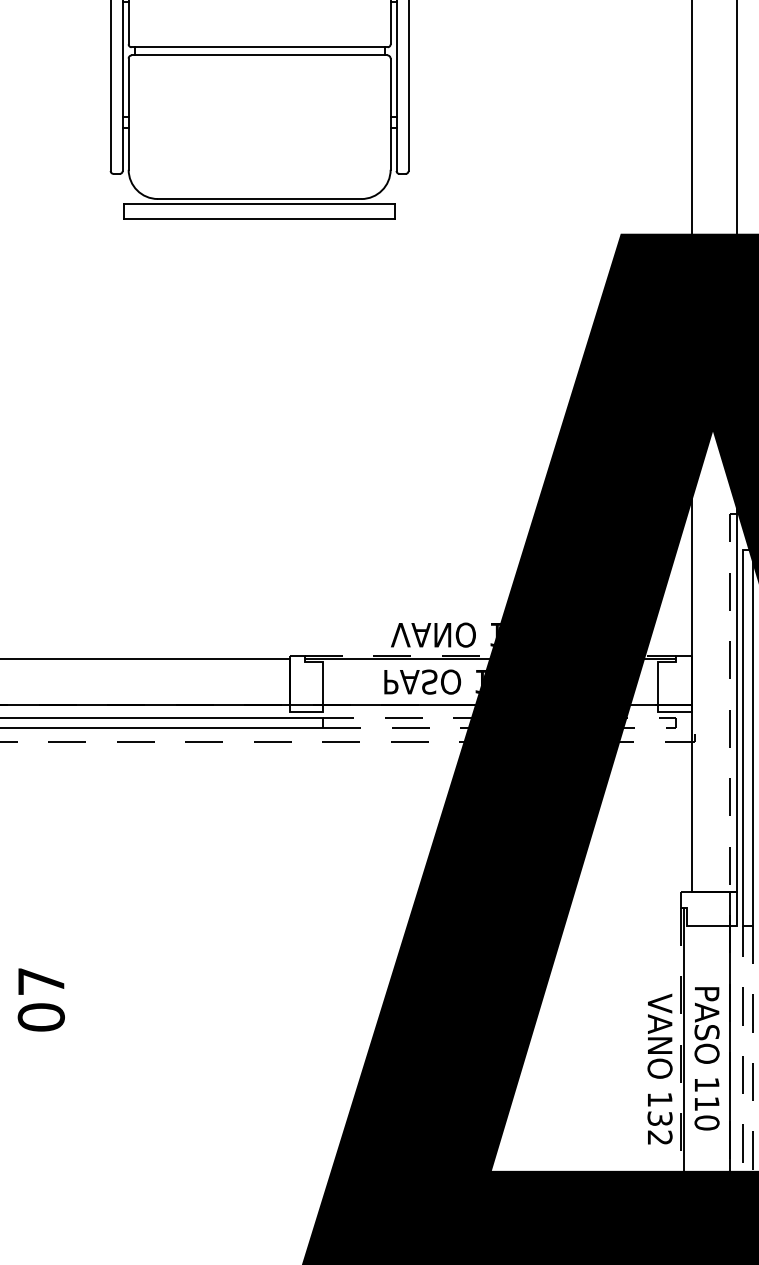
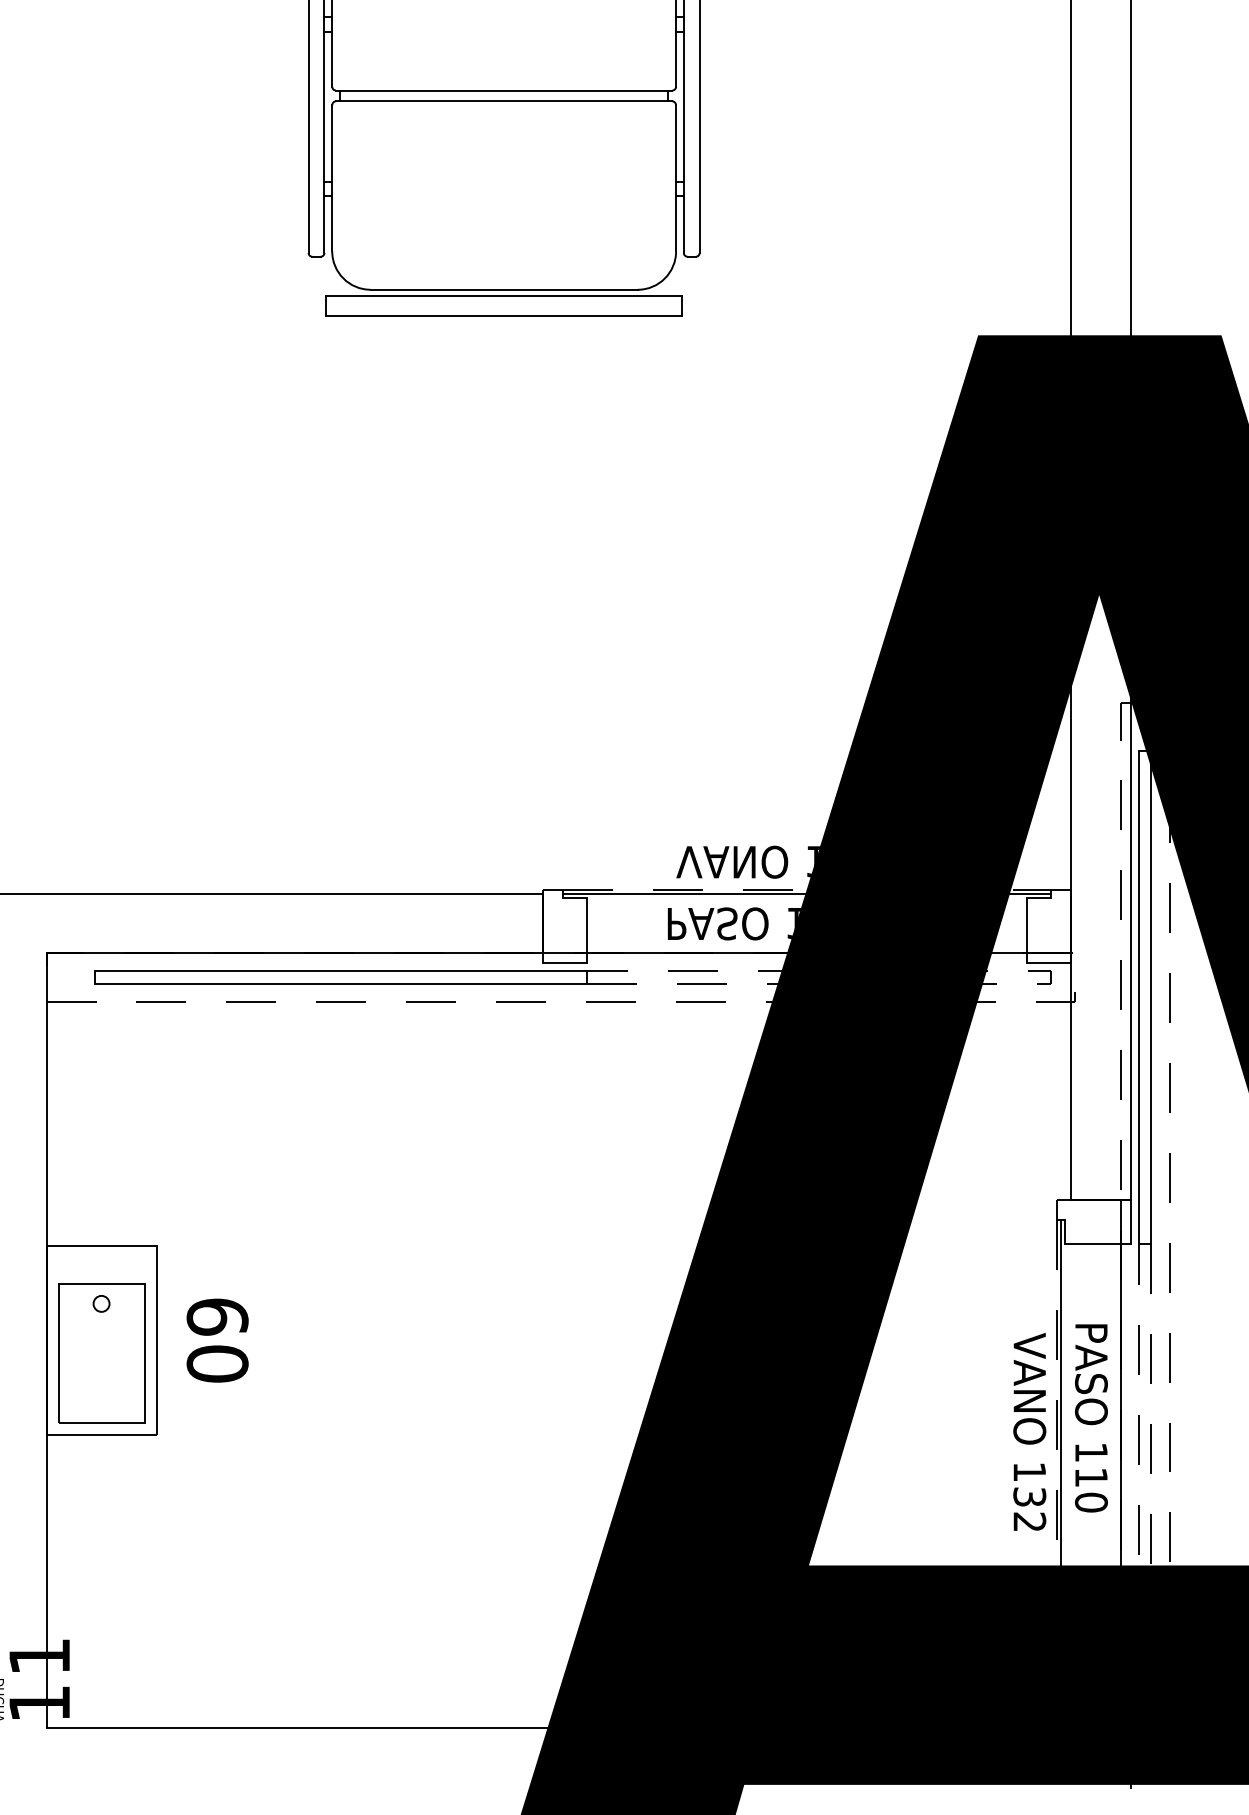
text: (41, 981) -> (217, 1316), 07 -> 09

